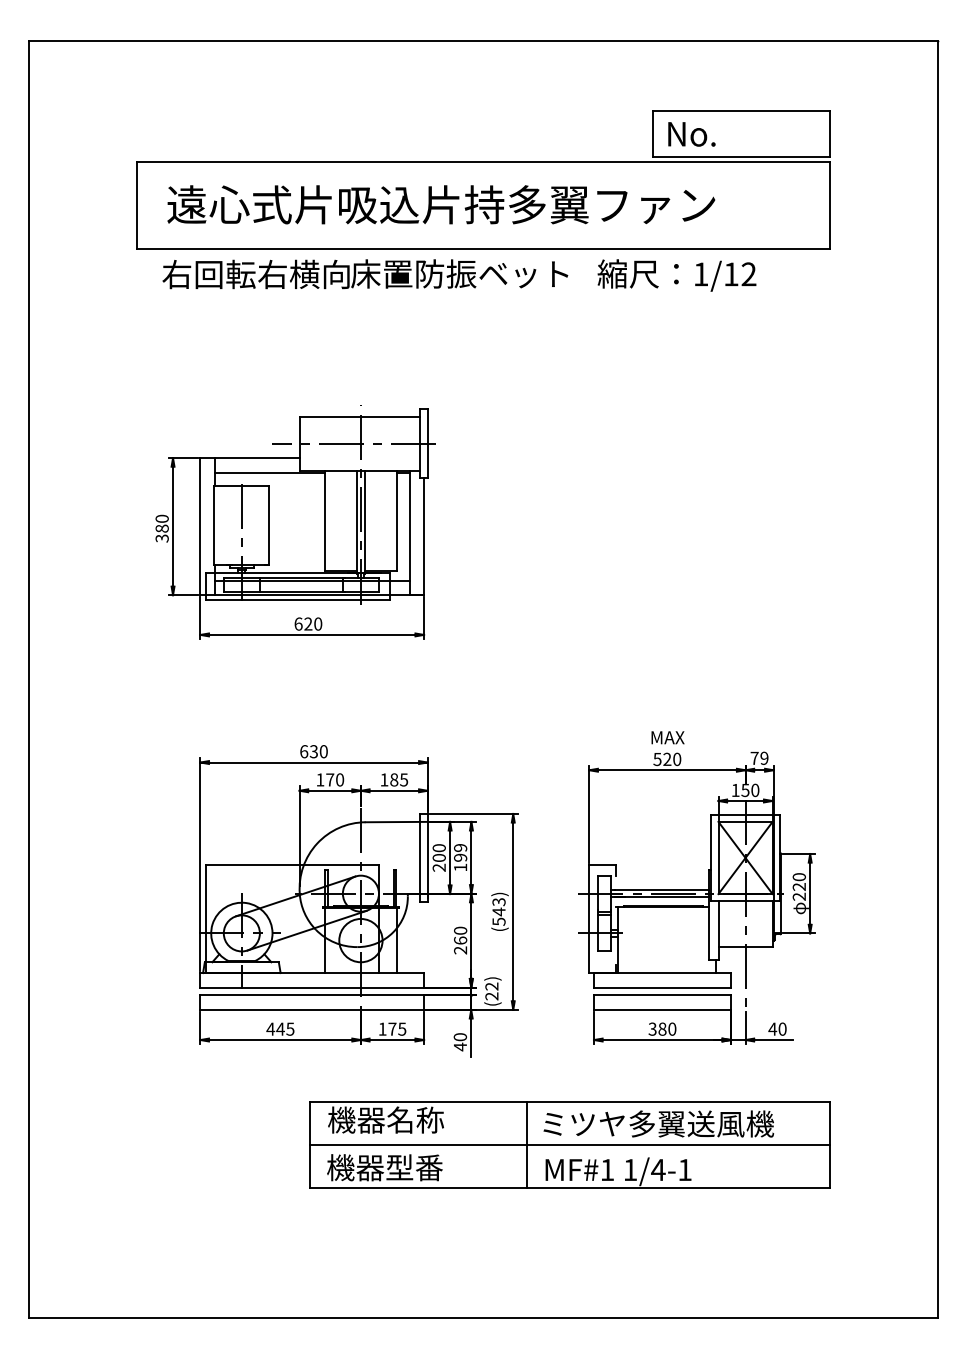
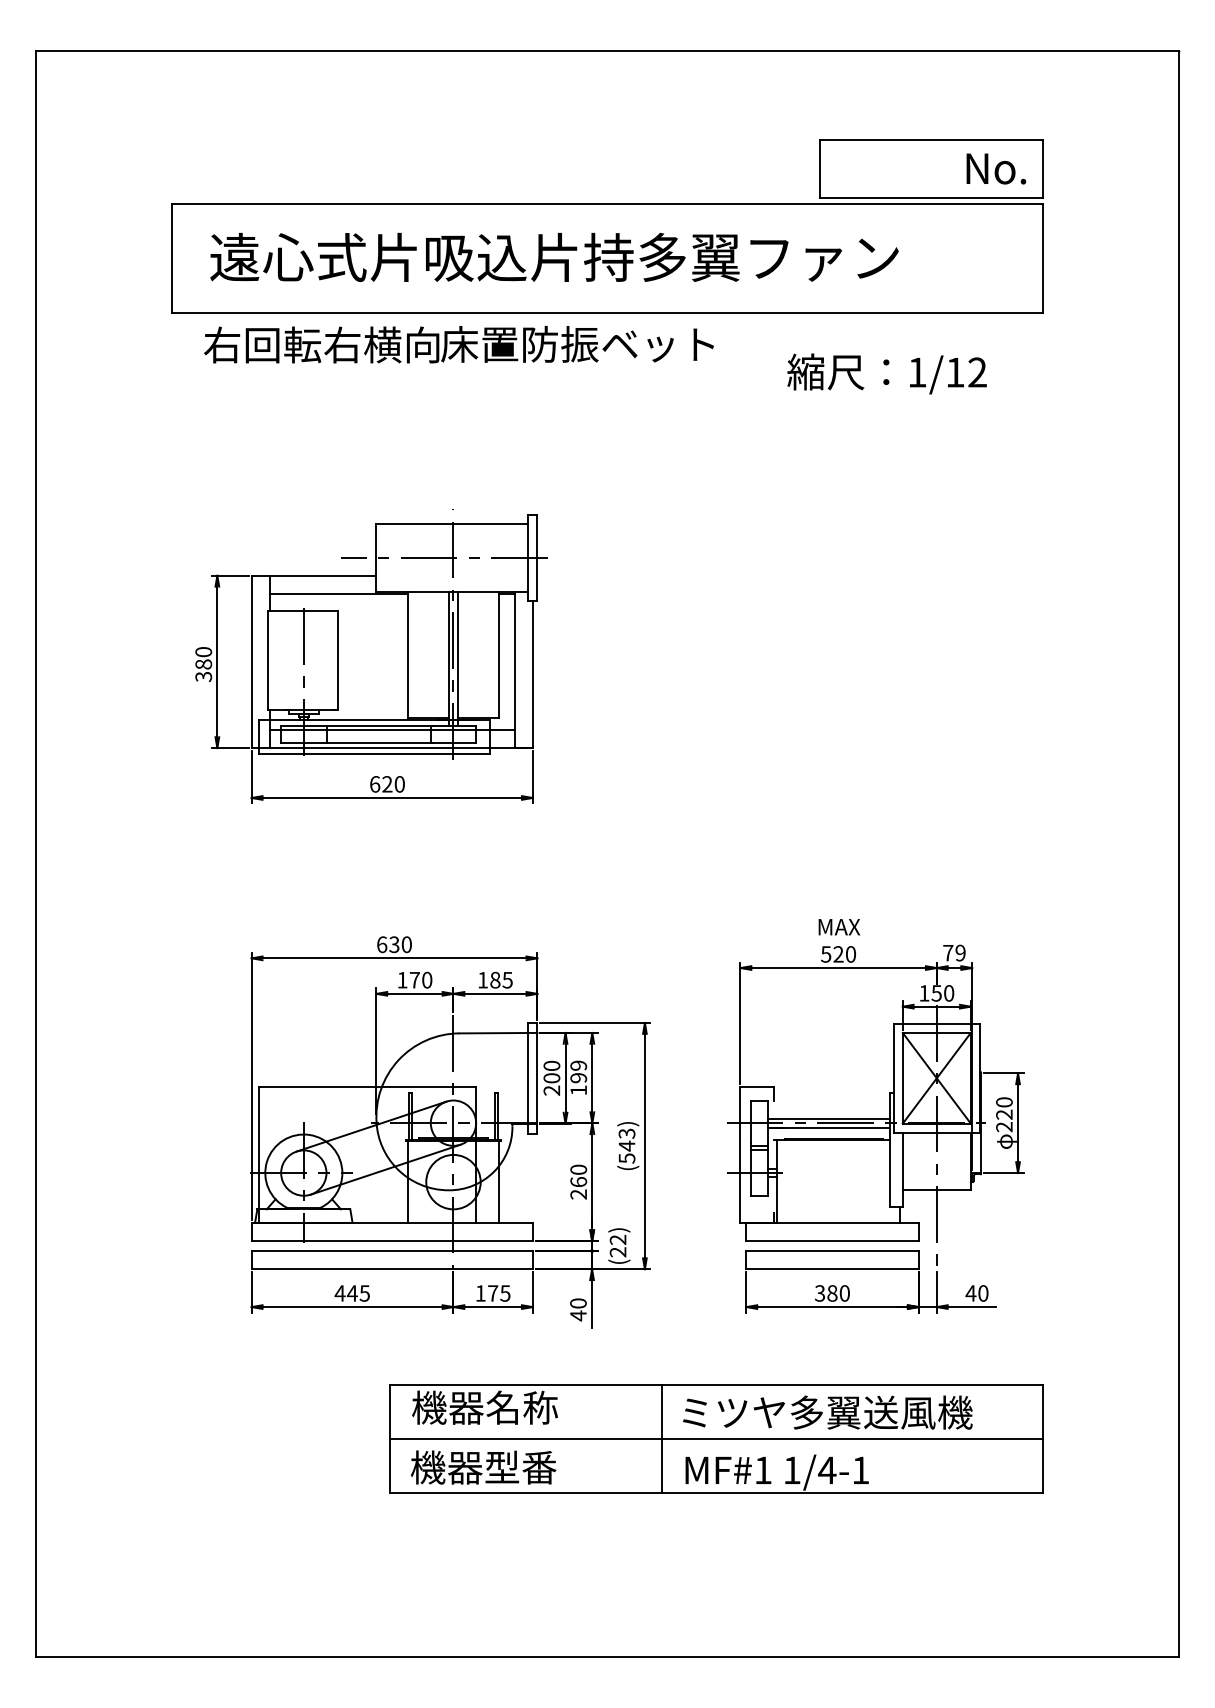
text: (691, 134) -> (995, 169), moved
text: (676, 275) -> (886, 373), moved

